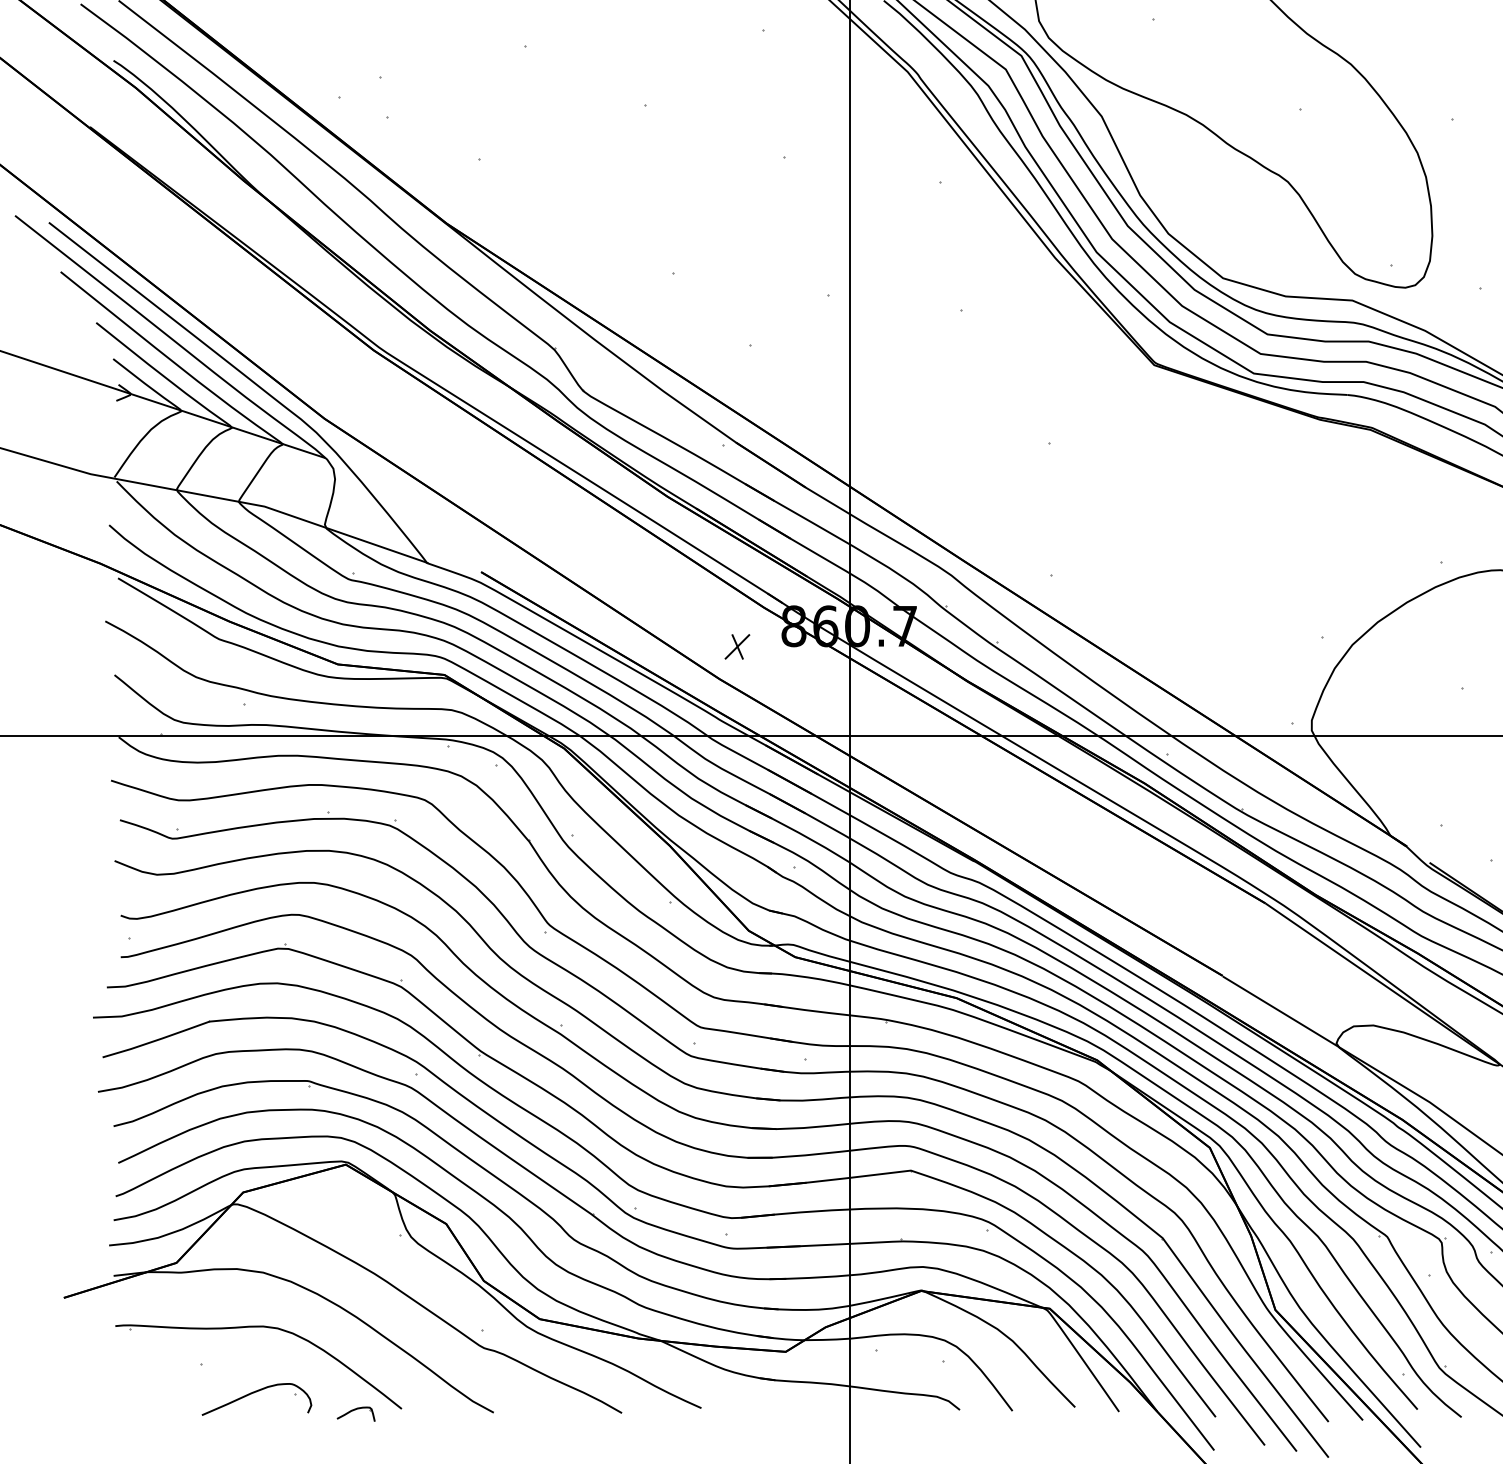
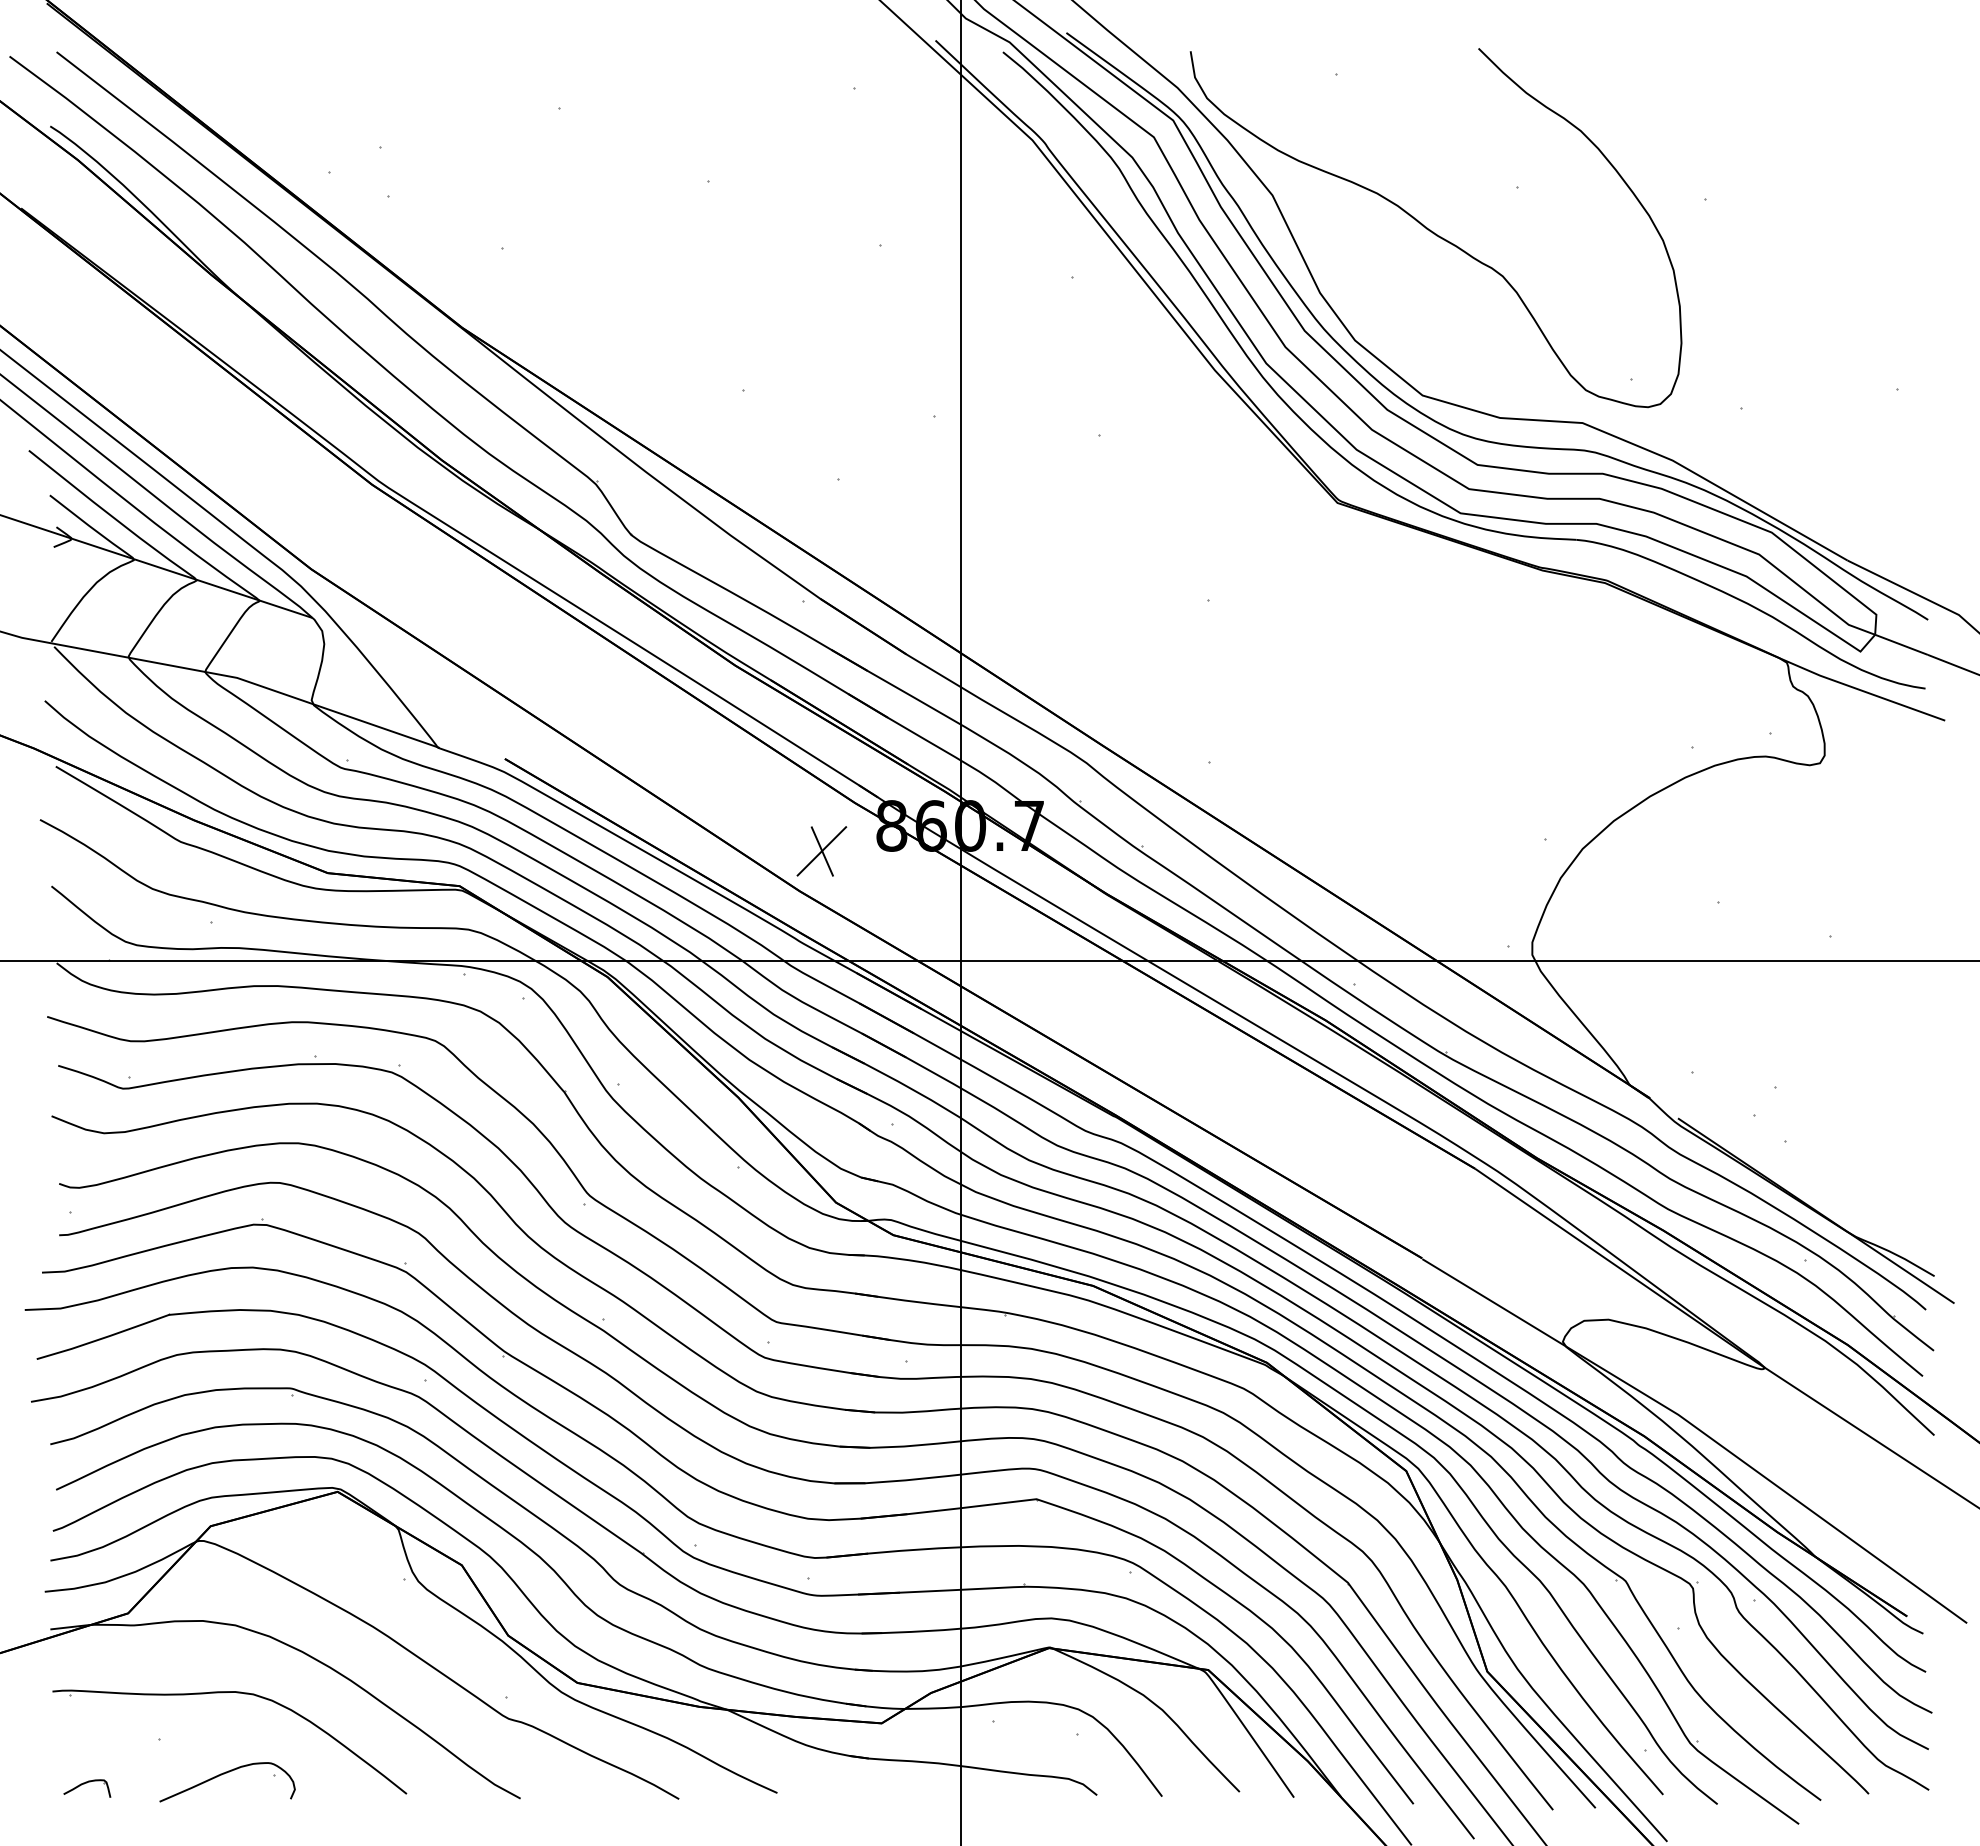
part: (737, 646) -> (821, 851), size x1.67
part: (356, 1414) -> (87, 1788), moved

